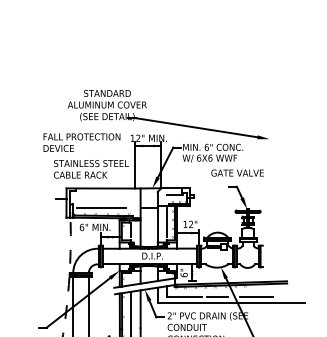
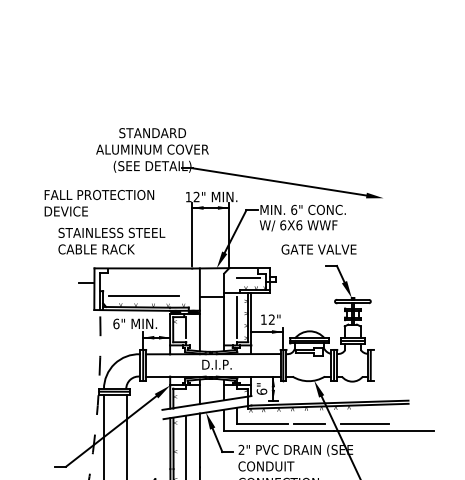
text: (82, 142) -> (99, 203), moved
text: (91, 168) -> (111, 240), moved
text: (237, 173) -> (318, 249), moved

